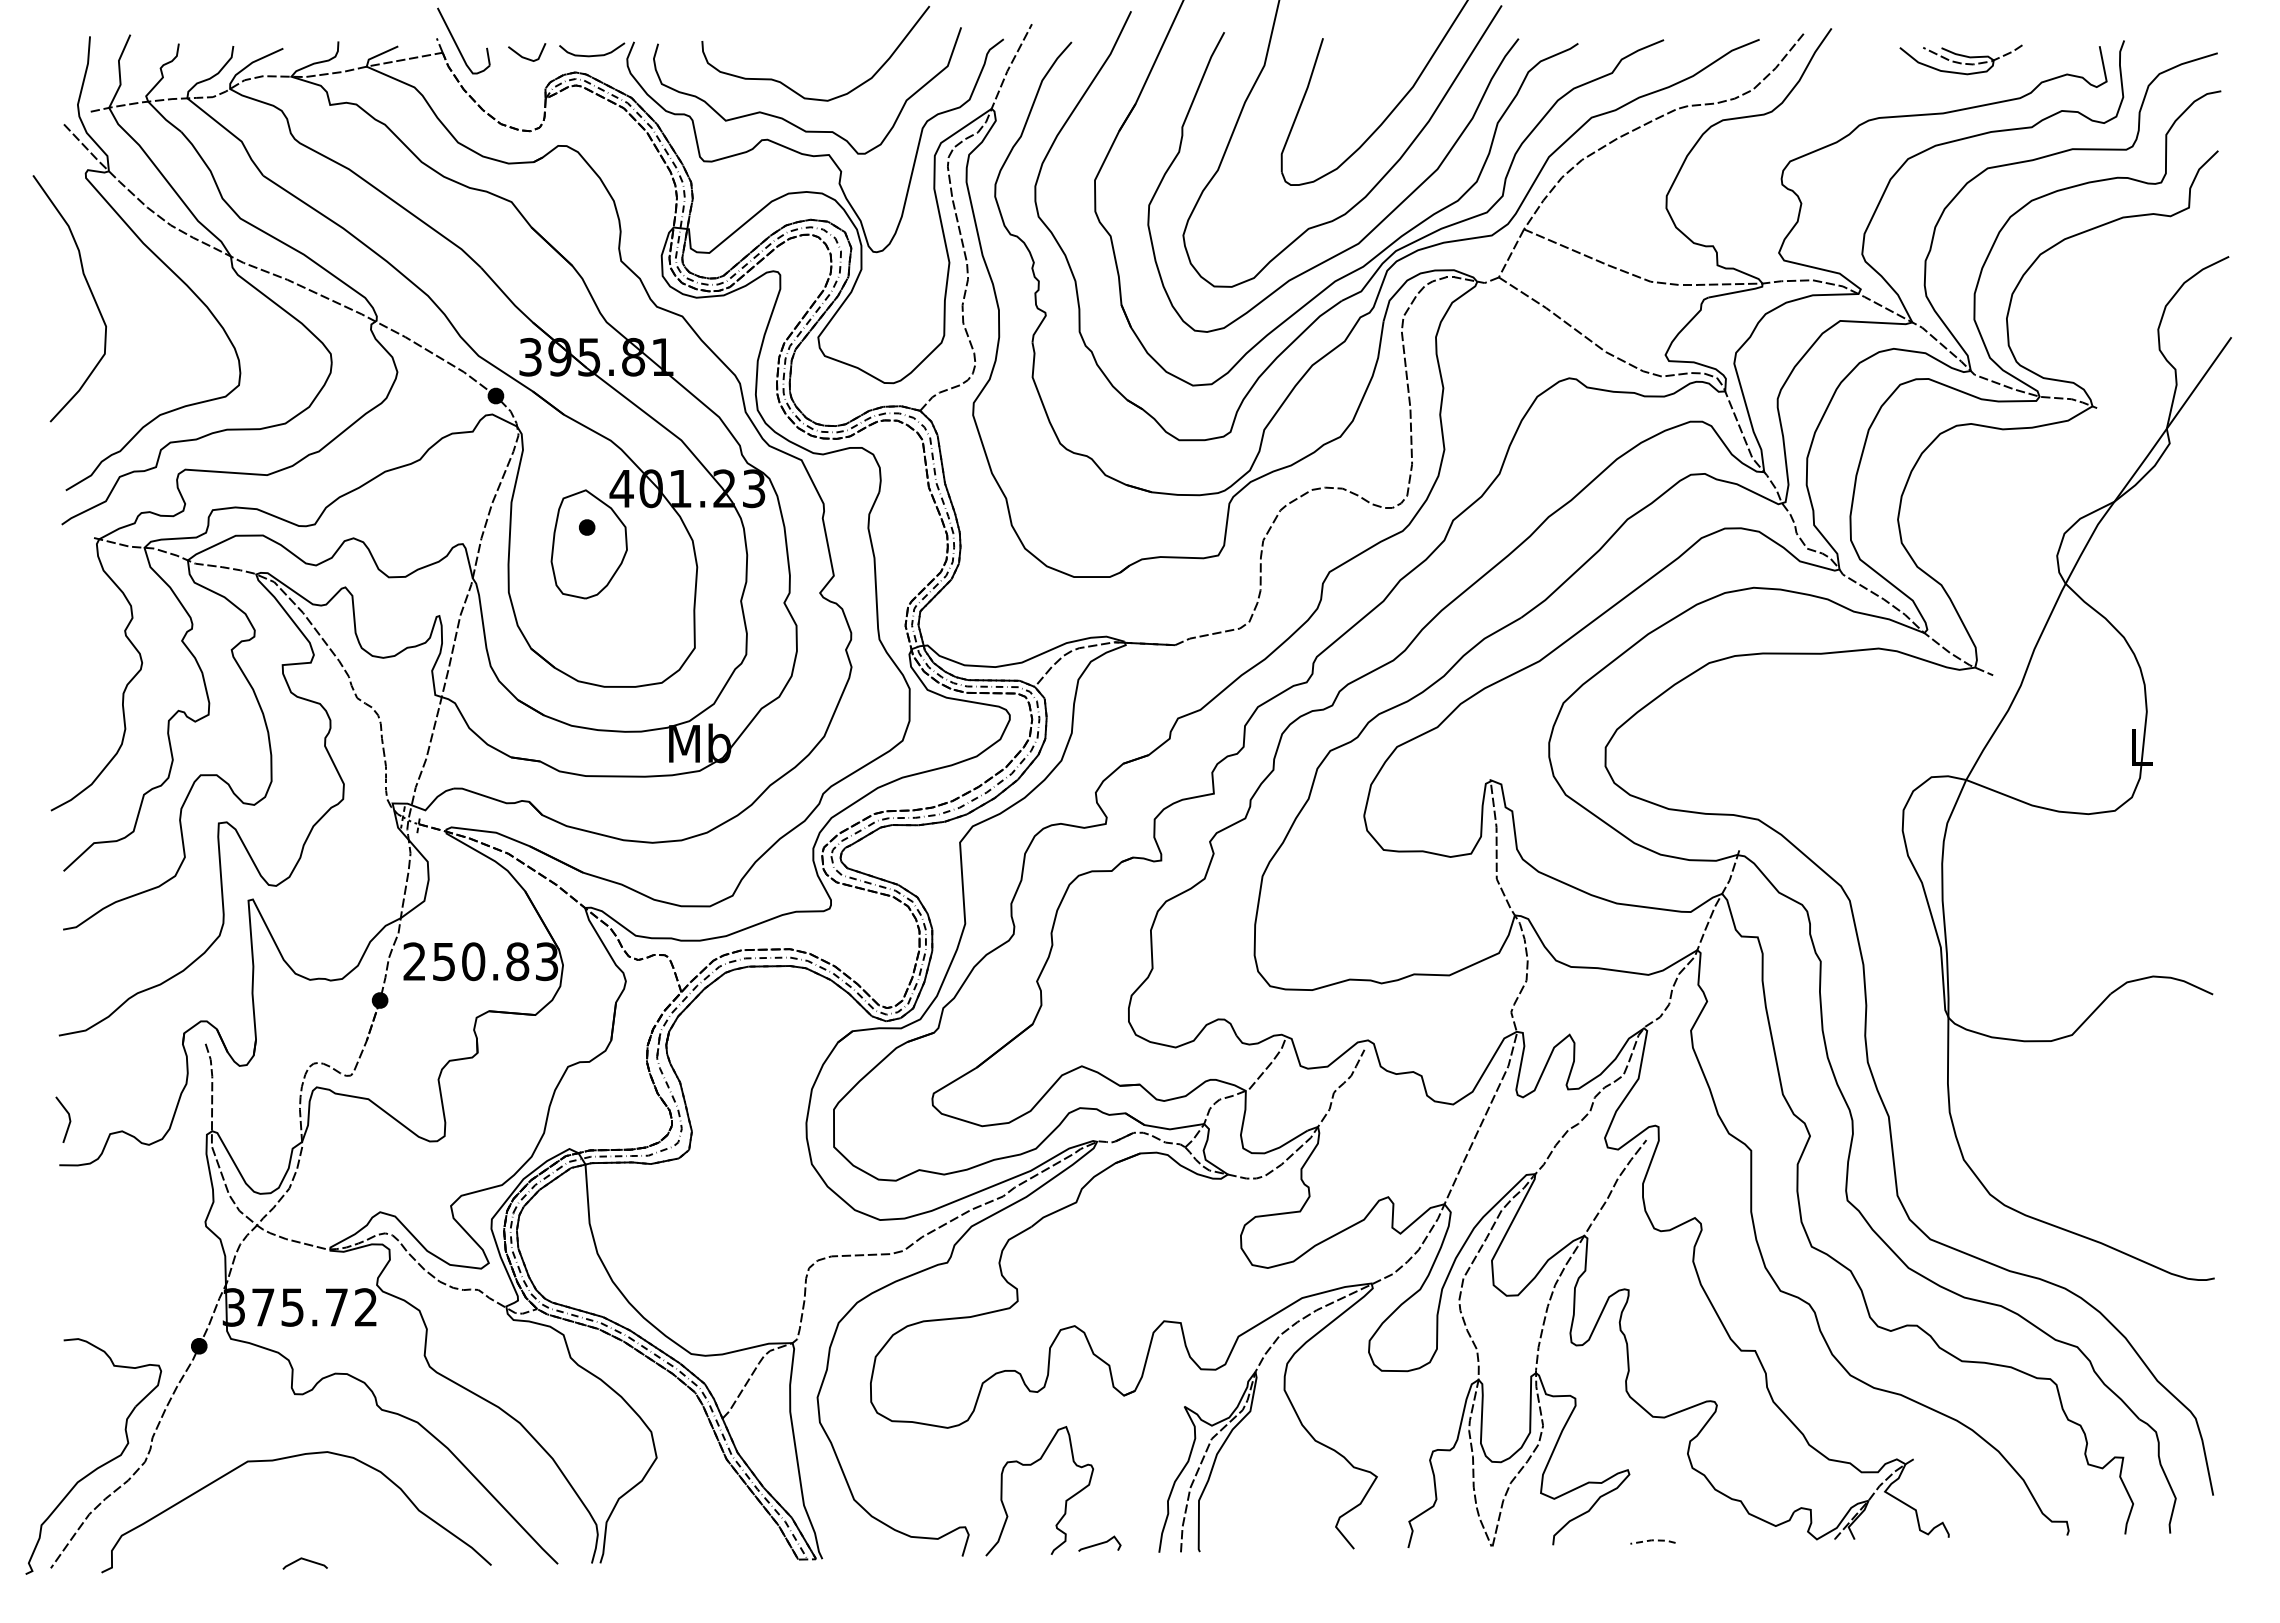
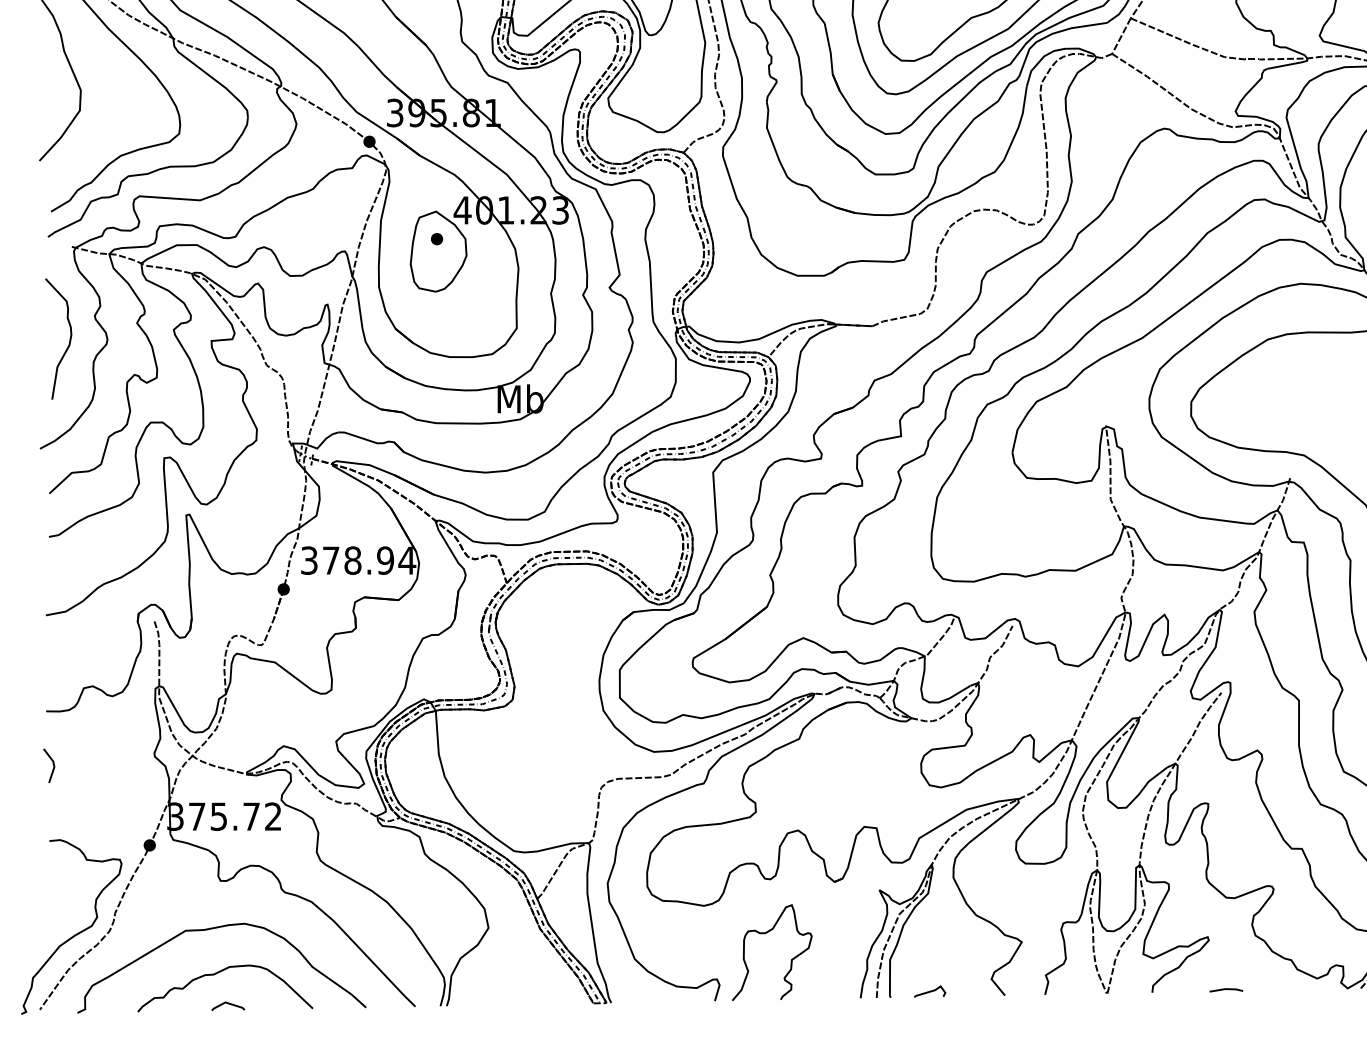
curve: (90, 665) -> (69, 341), added
text: (481, 961) -> (358, 560), 250.83 -> 378.94
line: (68, 1117) -> (52, 764), moved
curve: (290, 1519) -> (217, 973), added
line: (1652, 1540) -> (1225, 989), dashed -> solid
curve: (1099, 1543) -> (929, 991), moved

